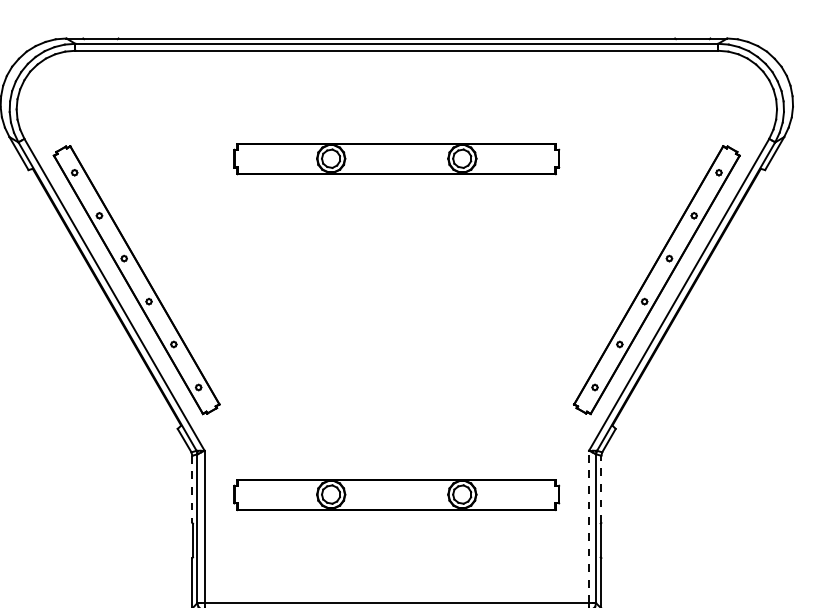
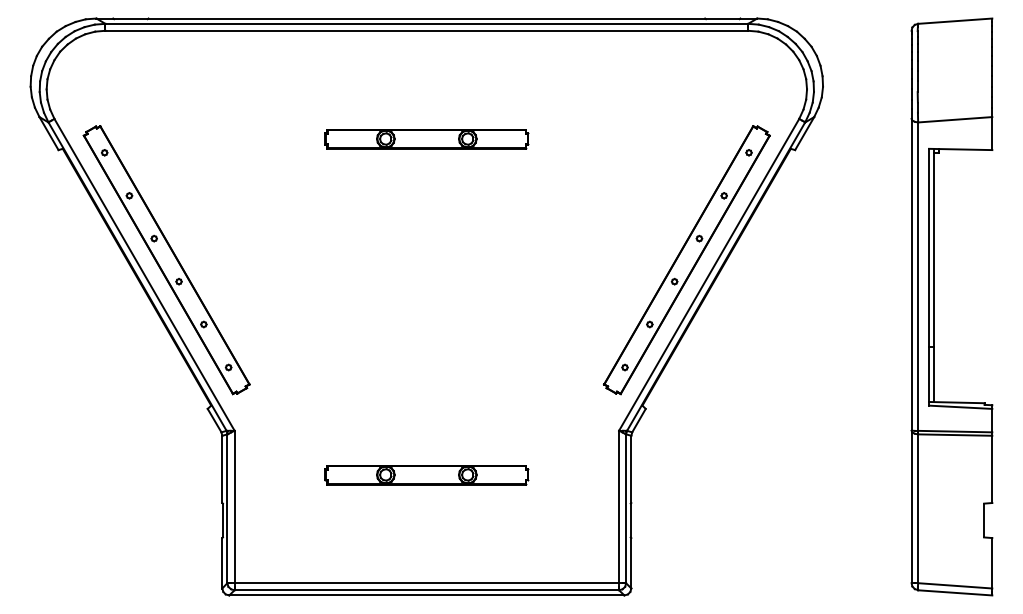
part: (396, 159) -> (426, 139), size x0.62
line: (192, 489) -> (222, 469), dashed -> solid
line: (601, 489) -> (631, 469), dashed -> solid
part: (396, 495) -> (426, 475), size x0.62
line: (589, 526) -> (619, 506), dashed -> solid

